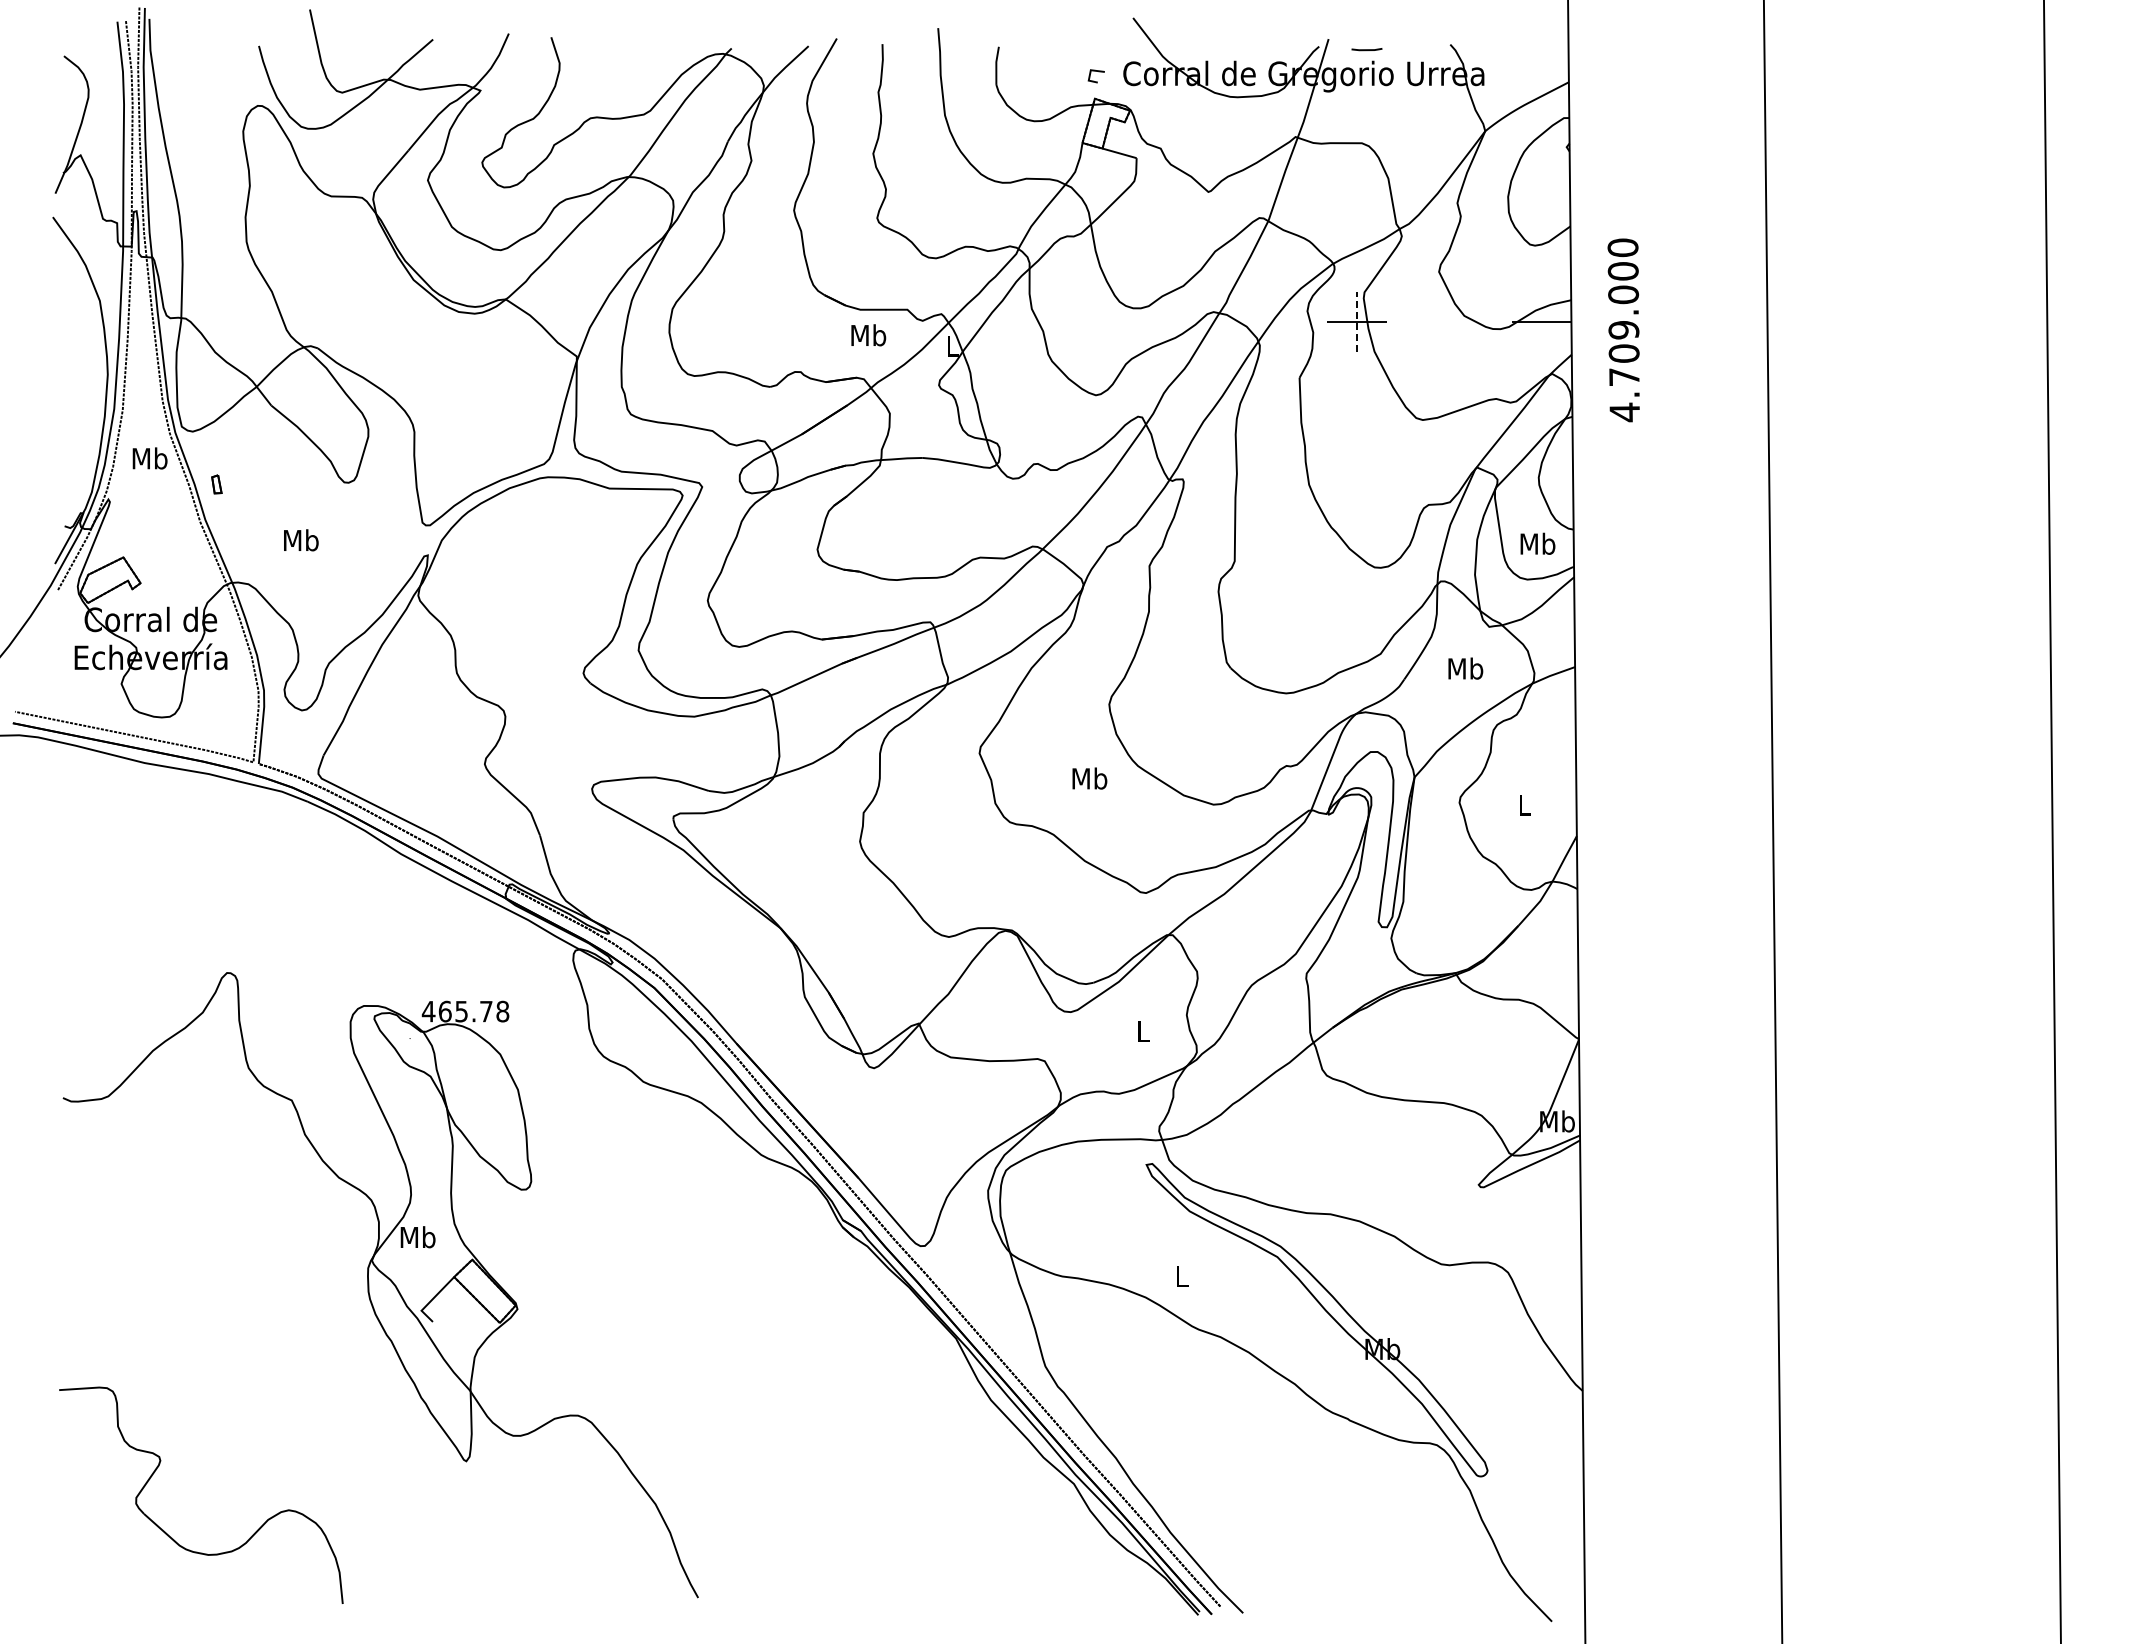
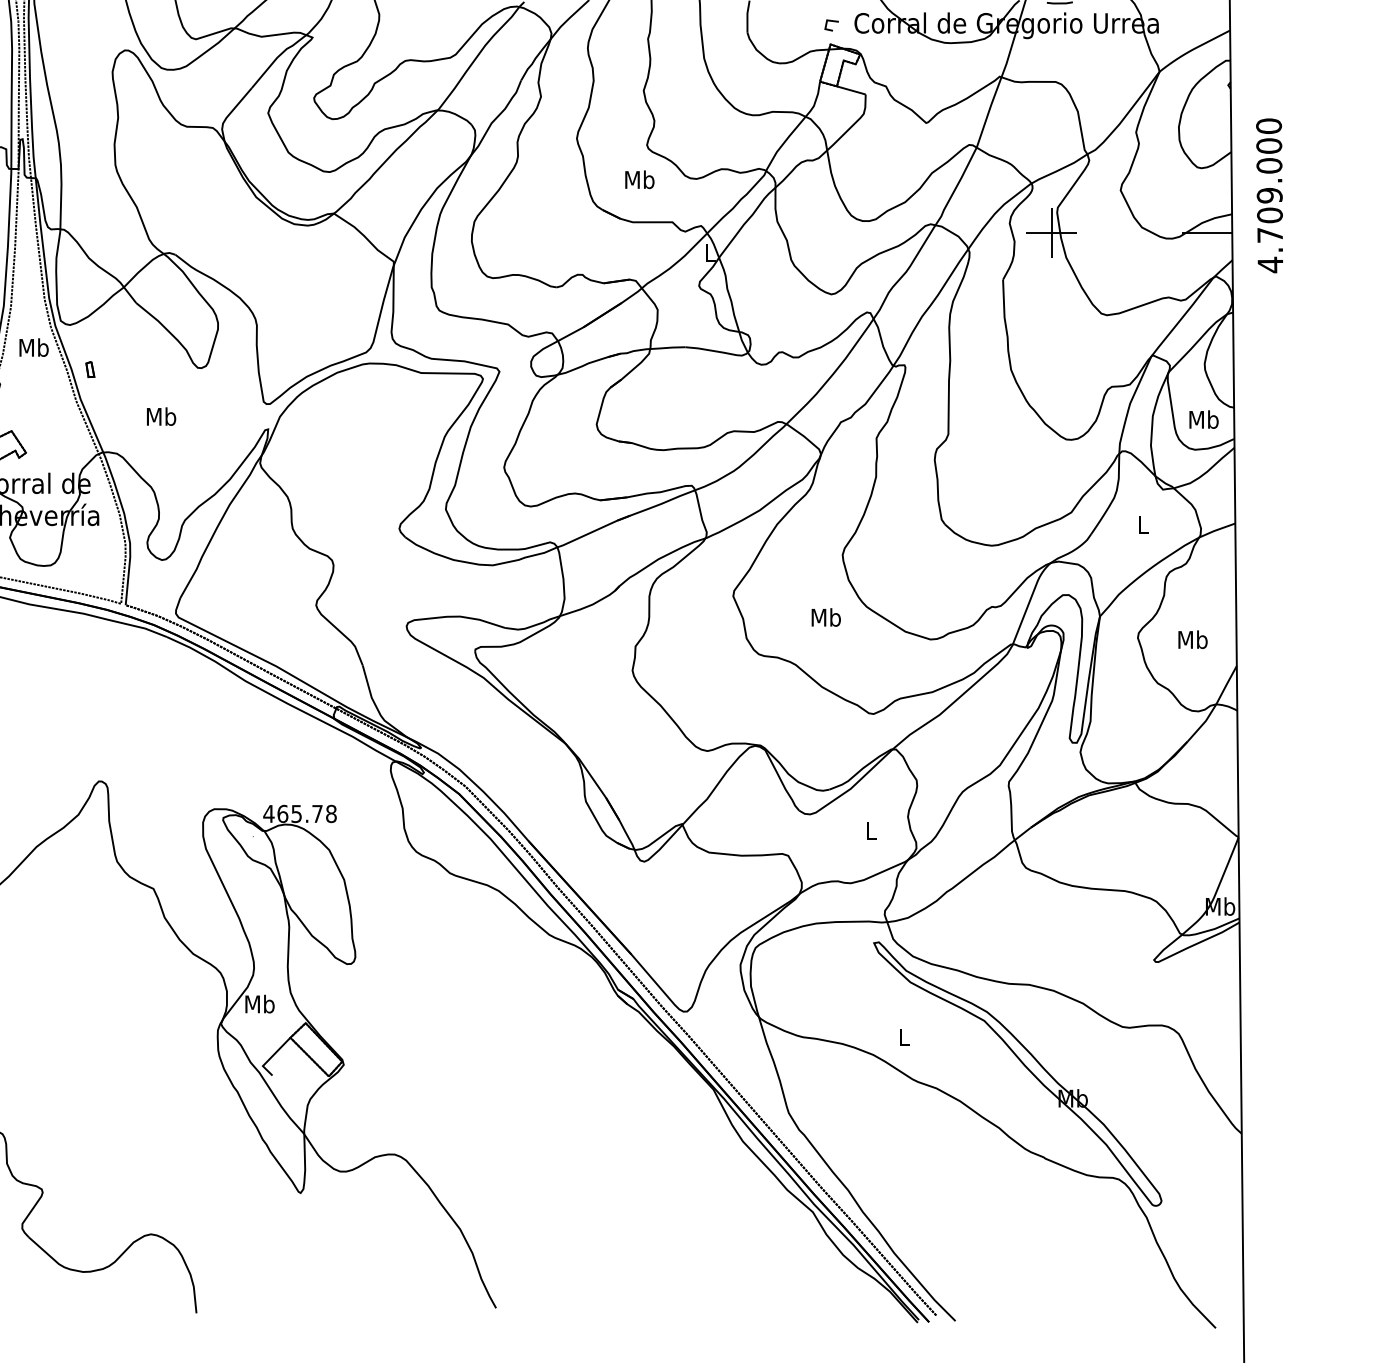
line: (1357, 322) -> (1051, 233), dashed -> solid
text: (1623, 330) -> (1269, 195), moved
text: (868, 335) -> (639, 179), moved
text: (1465, 668) -> (1142, 524), Mb -> L
text: (1524, 804) -> (1192, 639), L -> Mb

